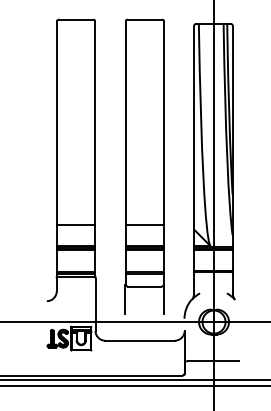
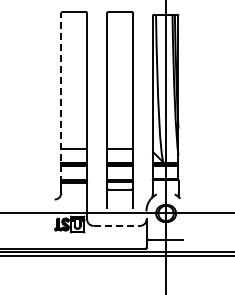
line: (57, 148) -> (61, 97), solid -> dashed
line: (141, 340) -> (117, 225), solid -> dashed

